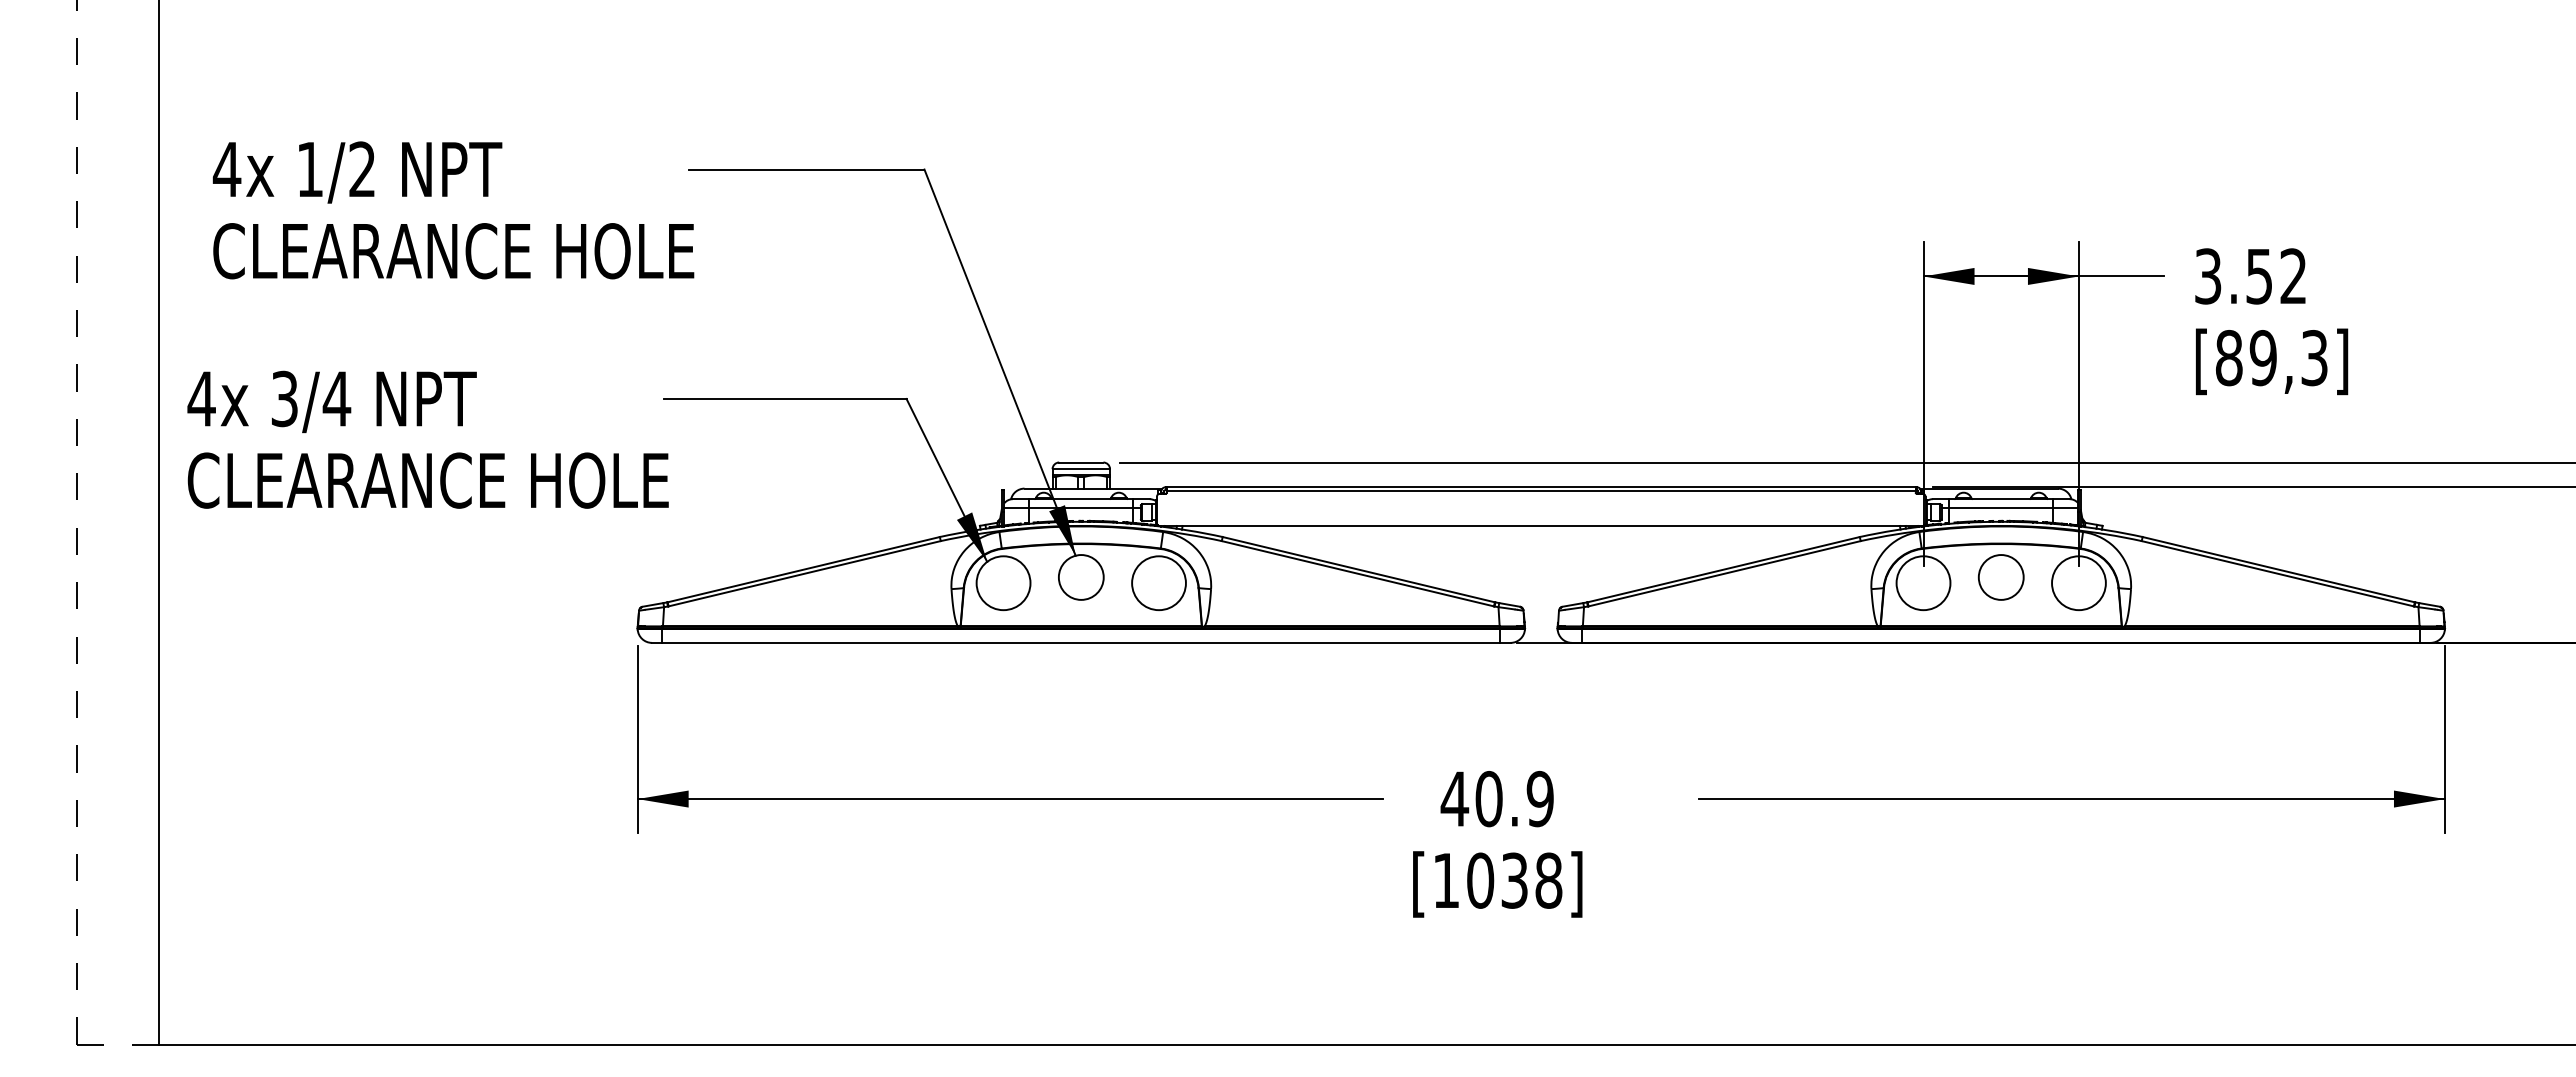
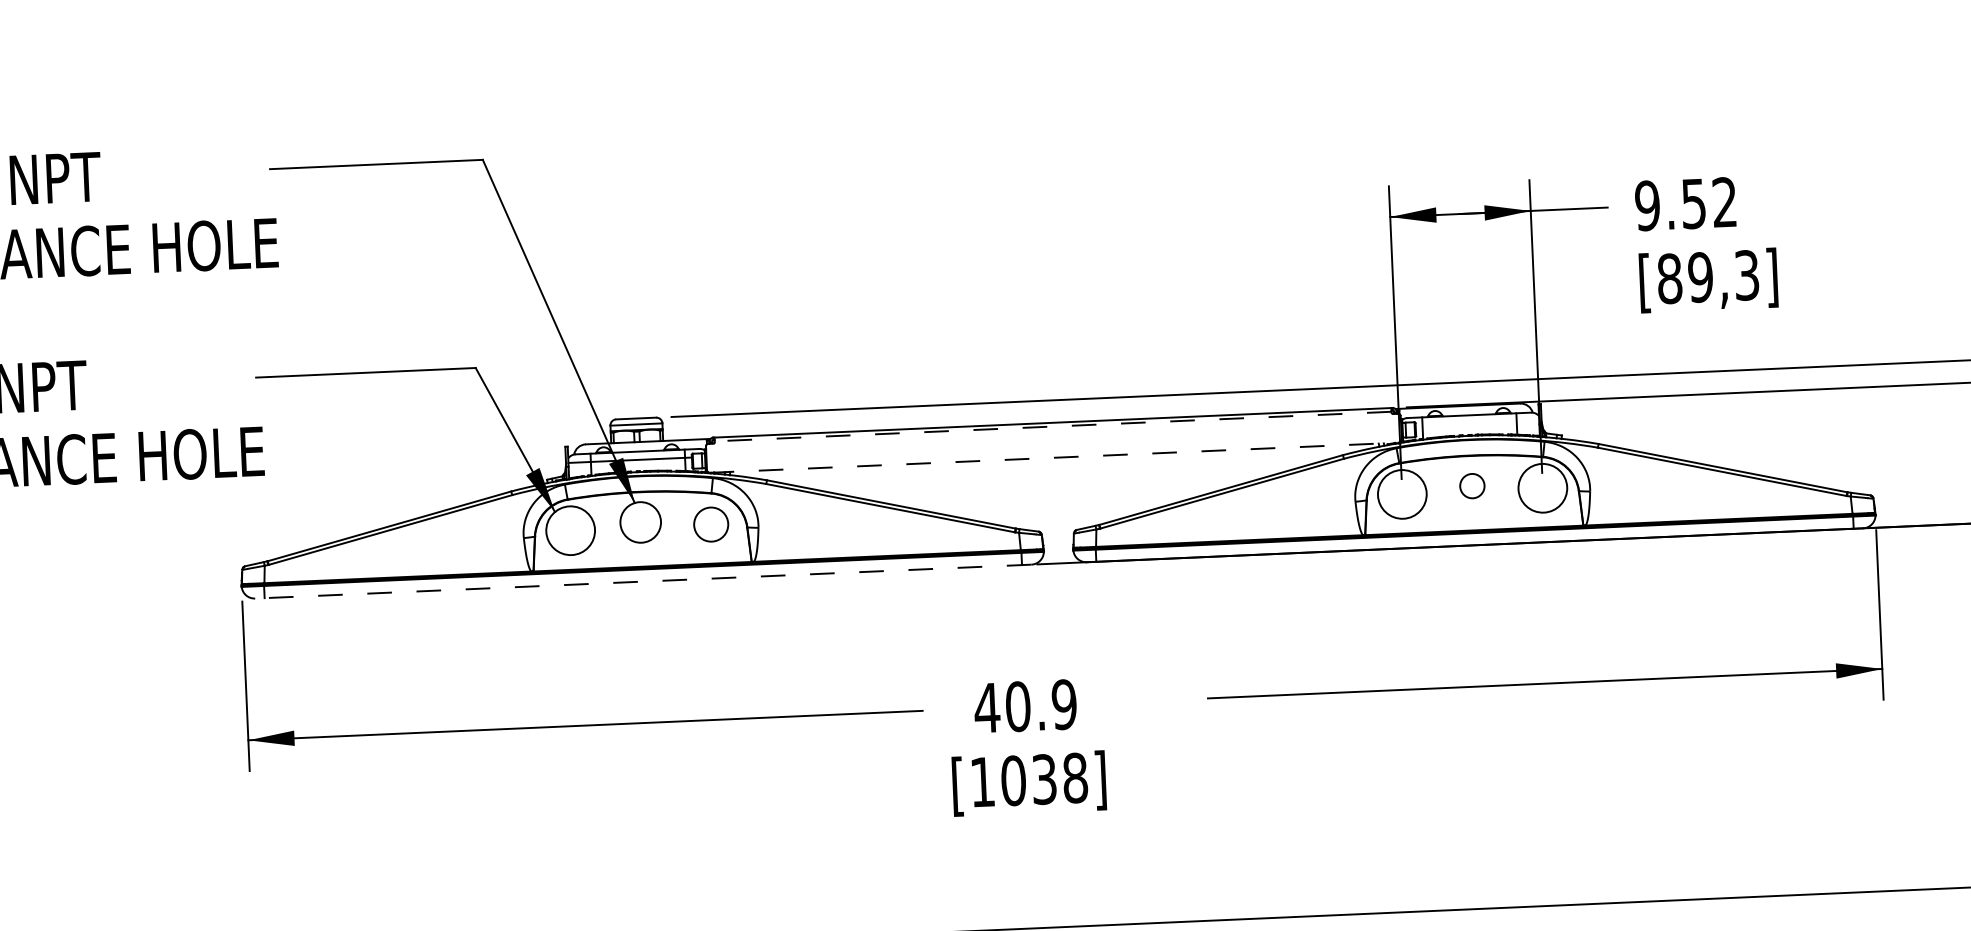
text: (2207, 276) -> (1646, 205), 3.52 -> 9.52
line: (1540, 491) -> (1052, 426), solid -> dashed
line: (2009, 508) -> (1477, 423), removed
line: (1541, 525) -> (1054, 457), solid -> dashed
circle: (2000, 577) -> (1471, 486), size x0.6
circle: (1158, 583) -> (710, 524), size x0.7
line: (1080, 642) -> (642, 581), solid -> dashed

